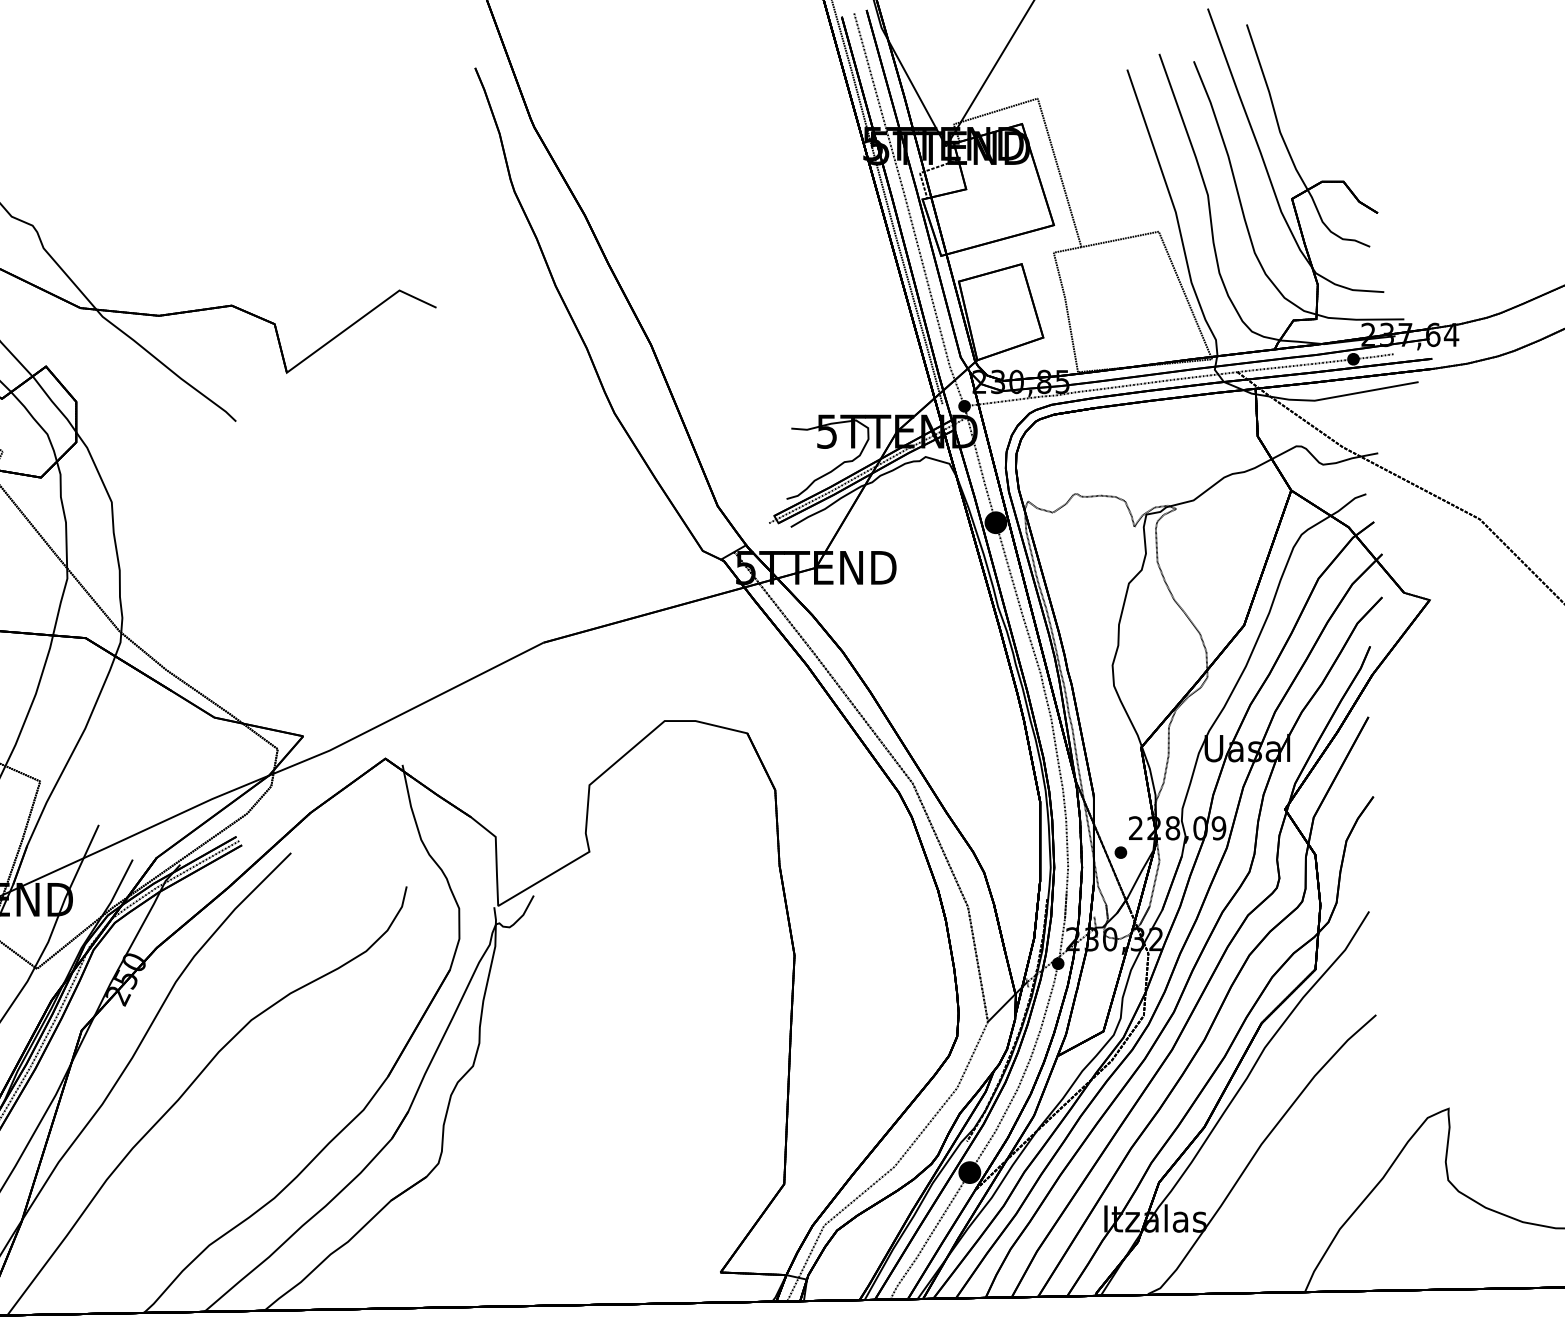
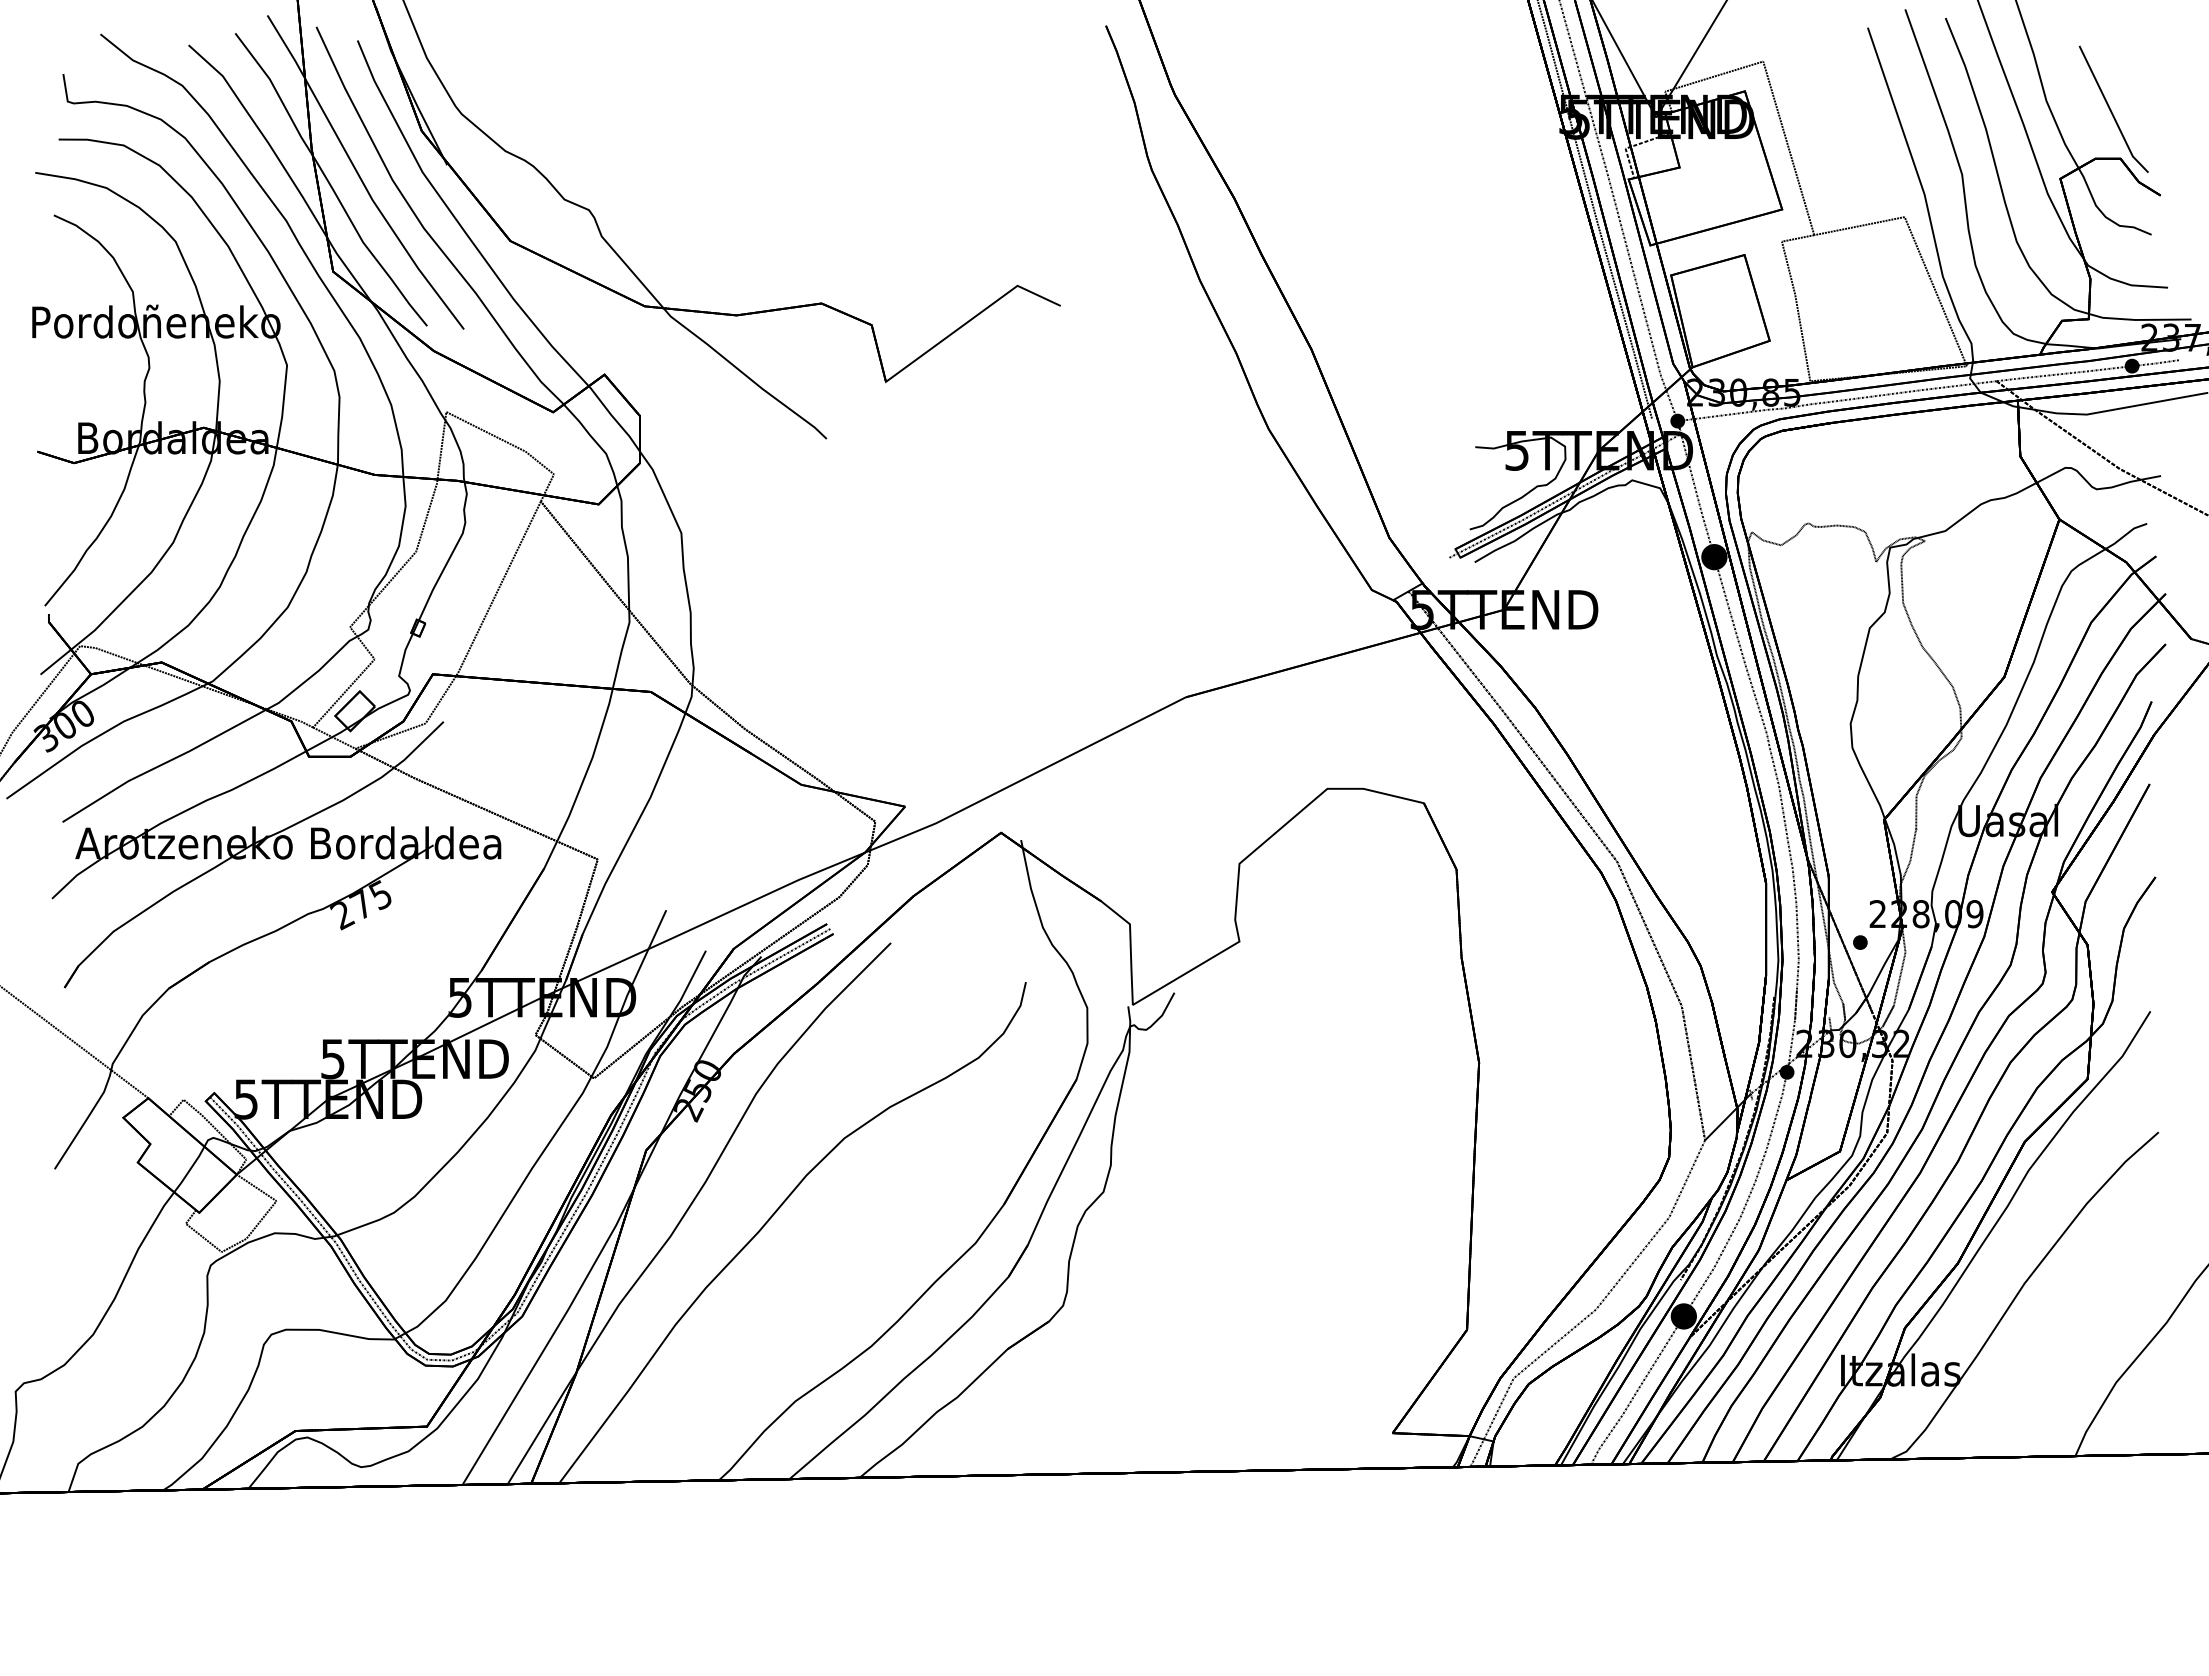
line: (1335, 139) -> (2111, 109), added

